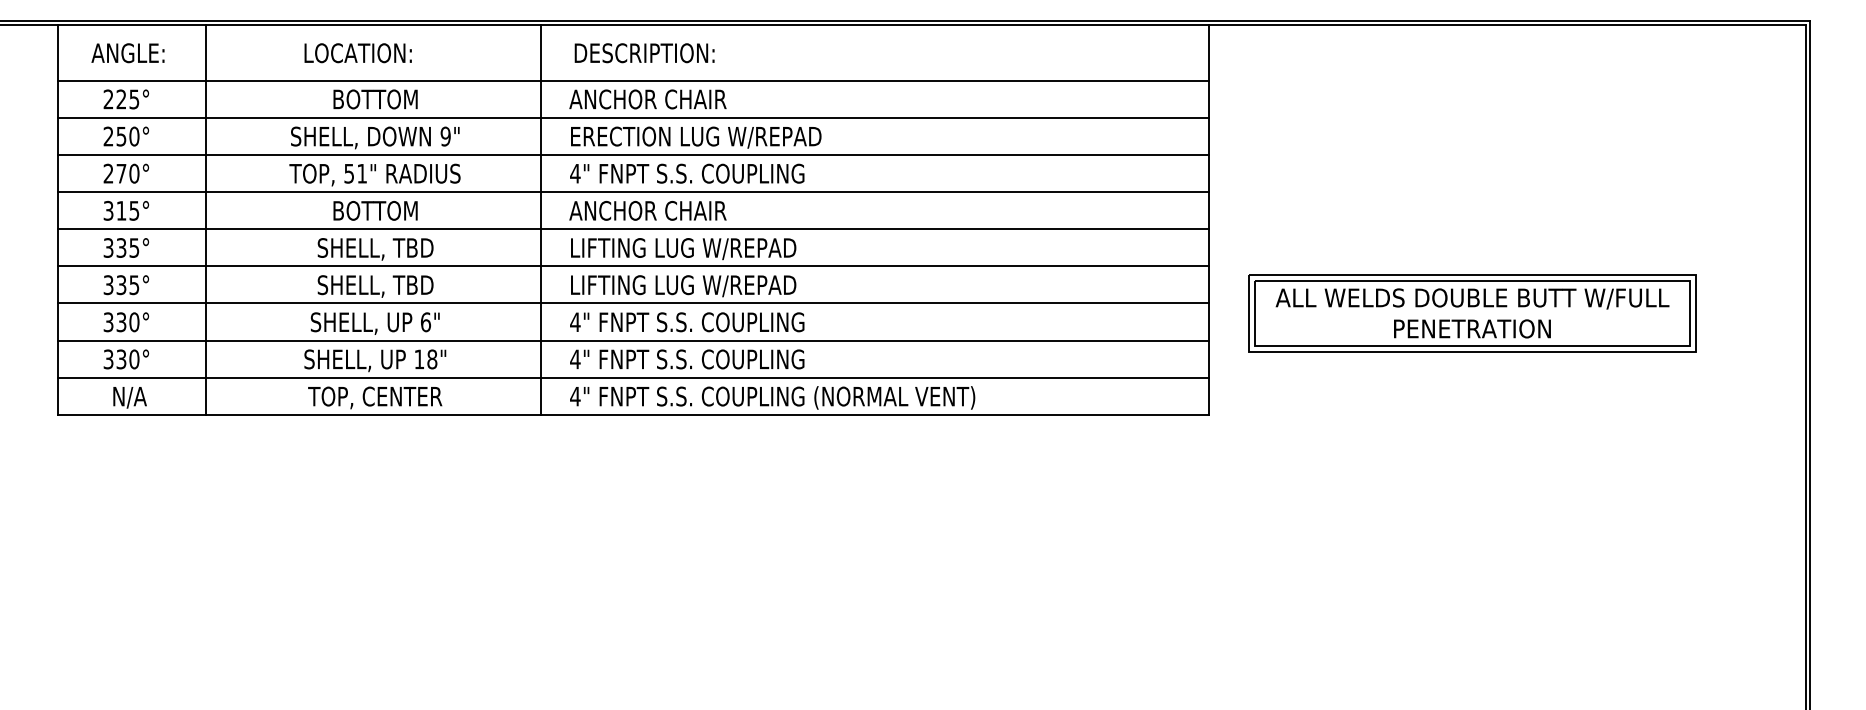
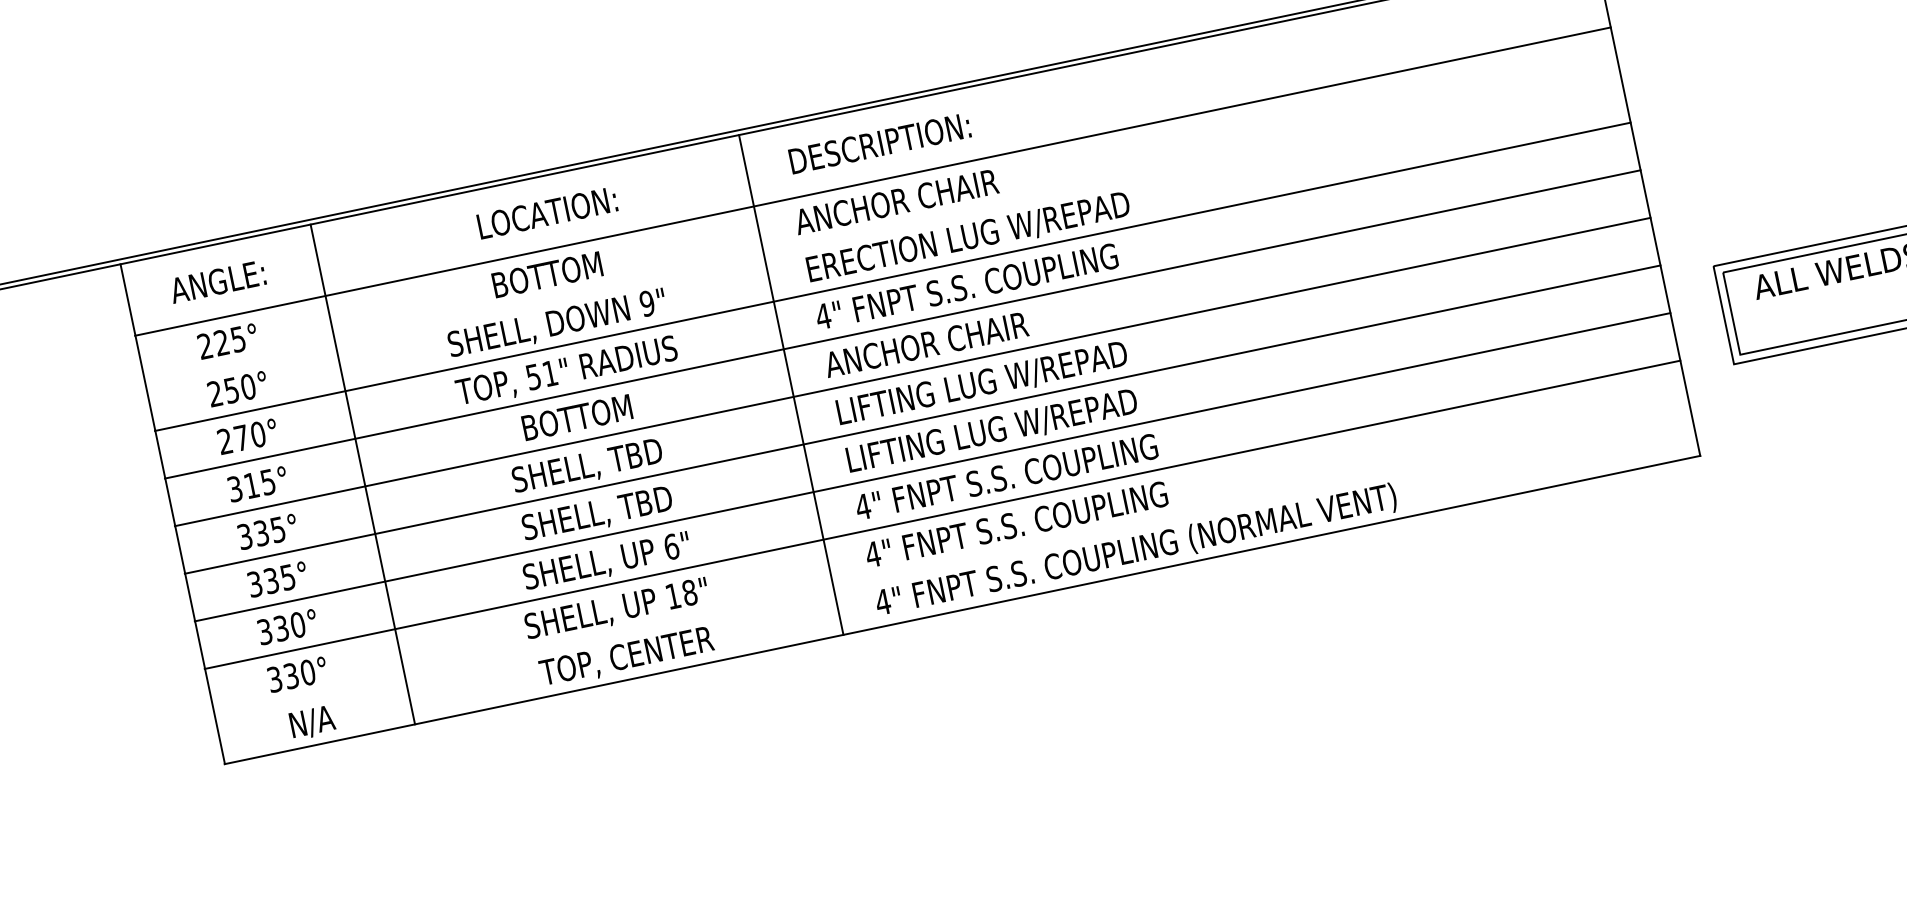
text: (357, 53) -> (546, 213), moved
line: (633, 117) -> (882, 228), removed
line: (633, 377) -> (952, 562), removed

